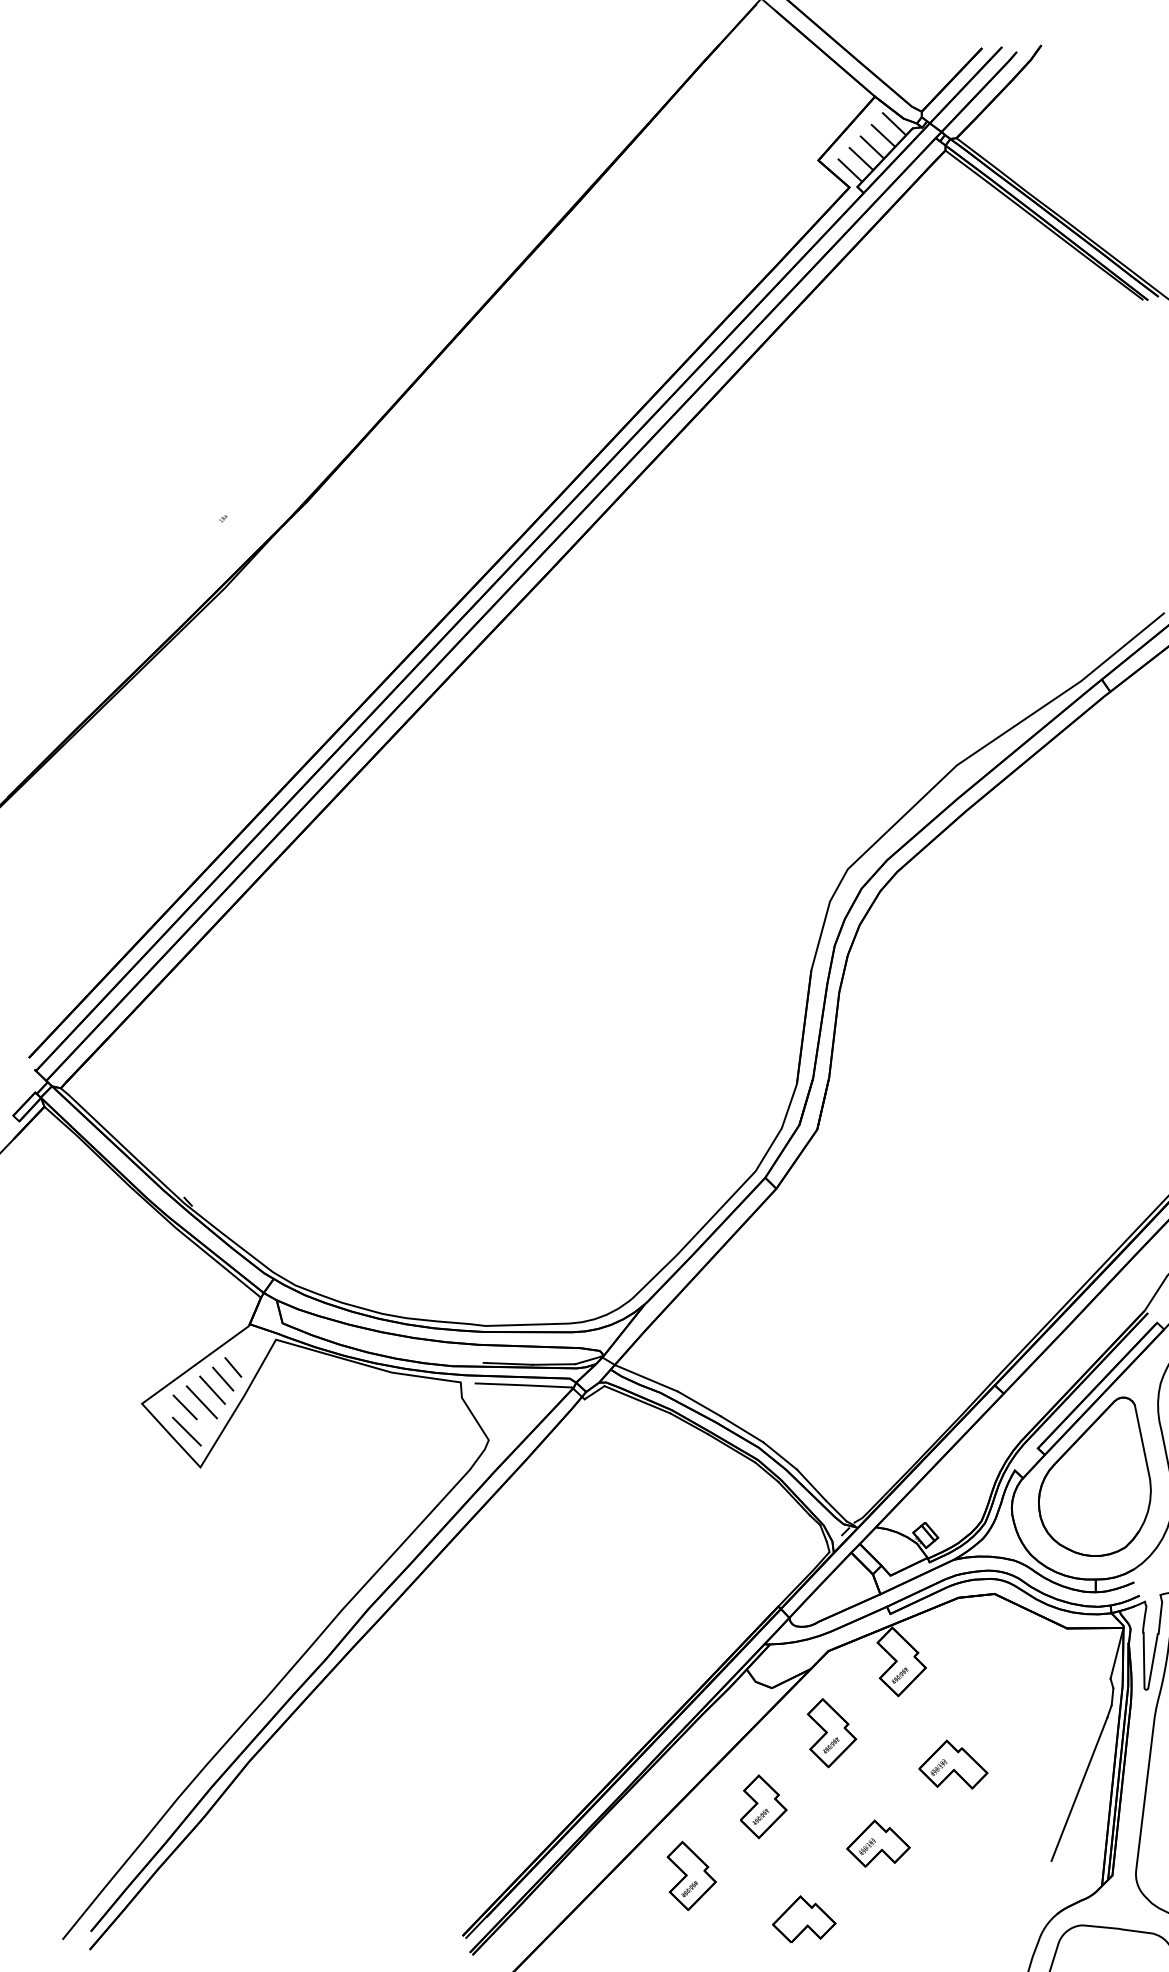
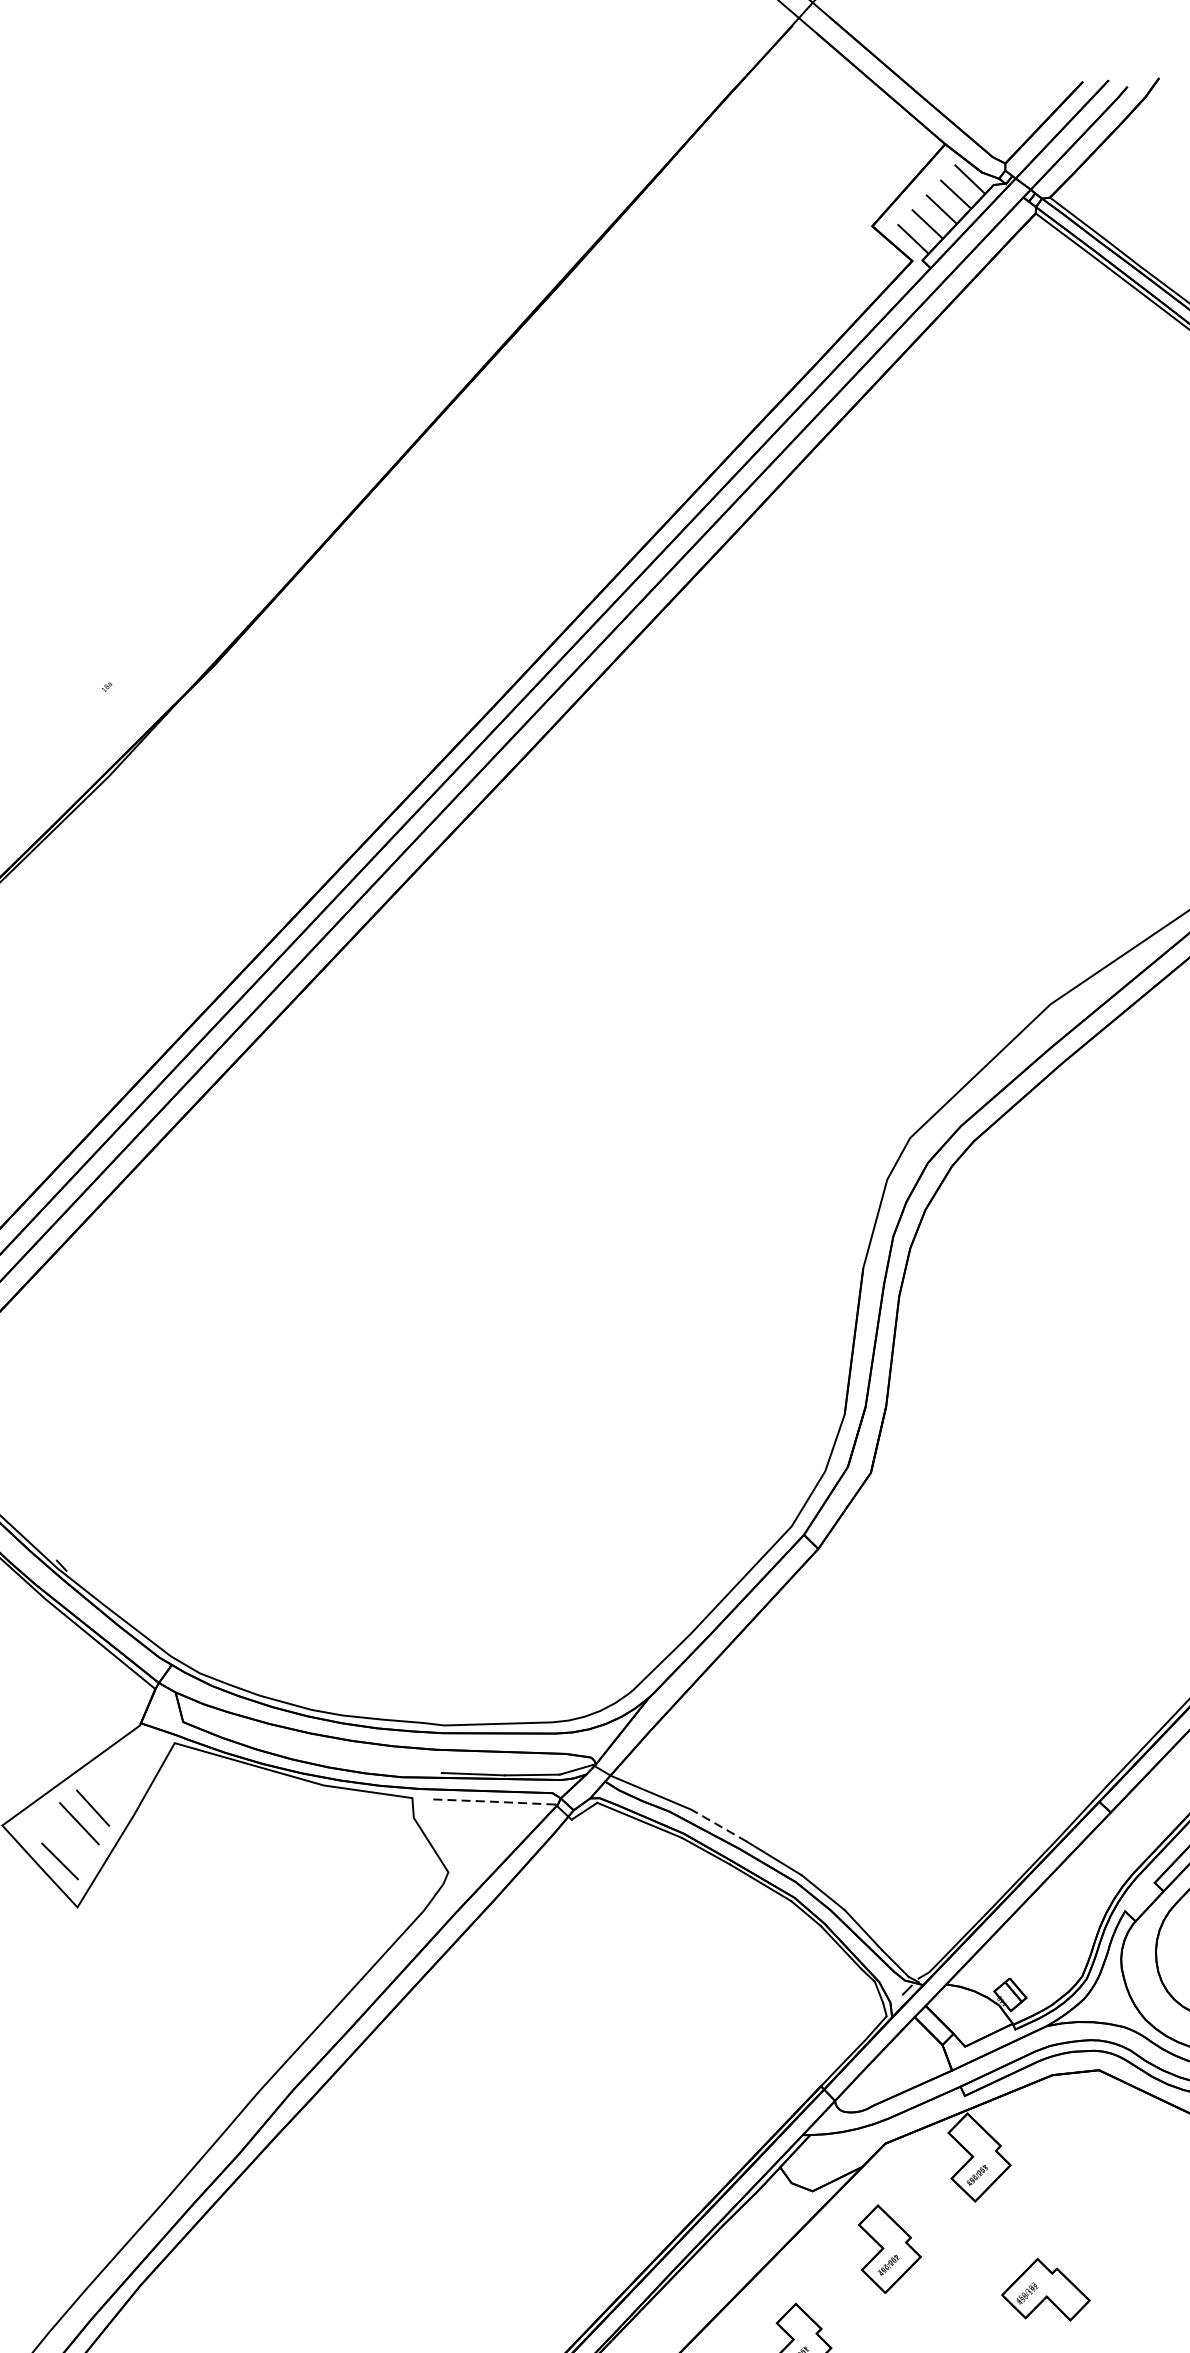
line: (233, 1367) -> (120, 1778), removed
line: (223, 1378) -> (107, 1793), removed
line: (522, 1385) -> (491, 1802), solid -> dashed
line: (699, 1403) -> (719, 1825), solid -> dashed
line: (184, 1407) -> (56, 1830), removed

